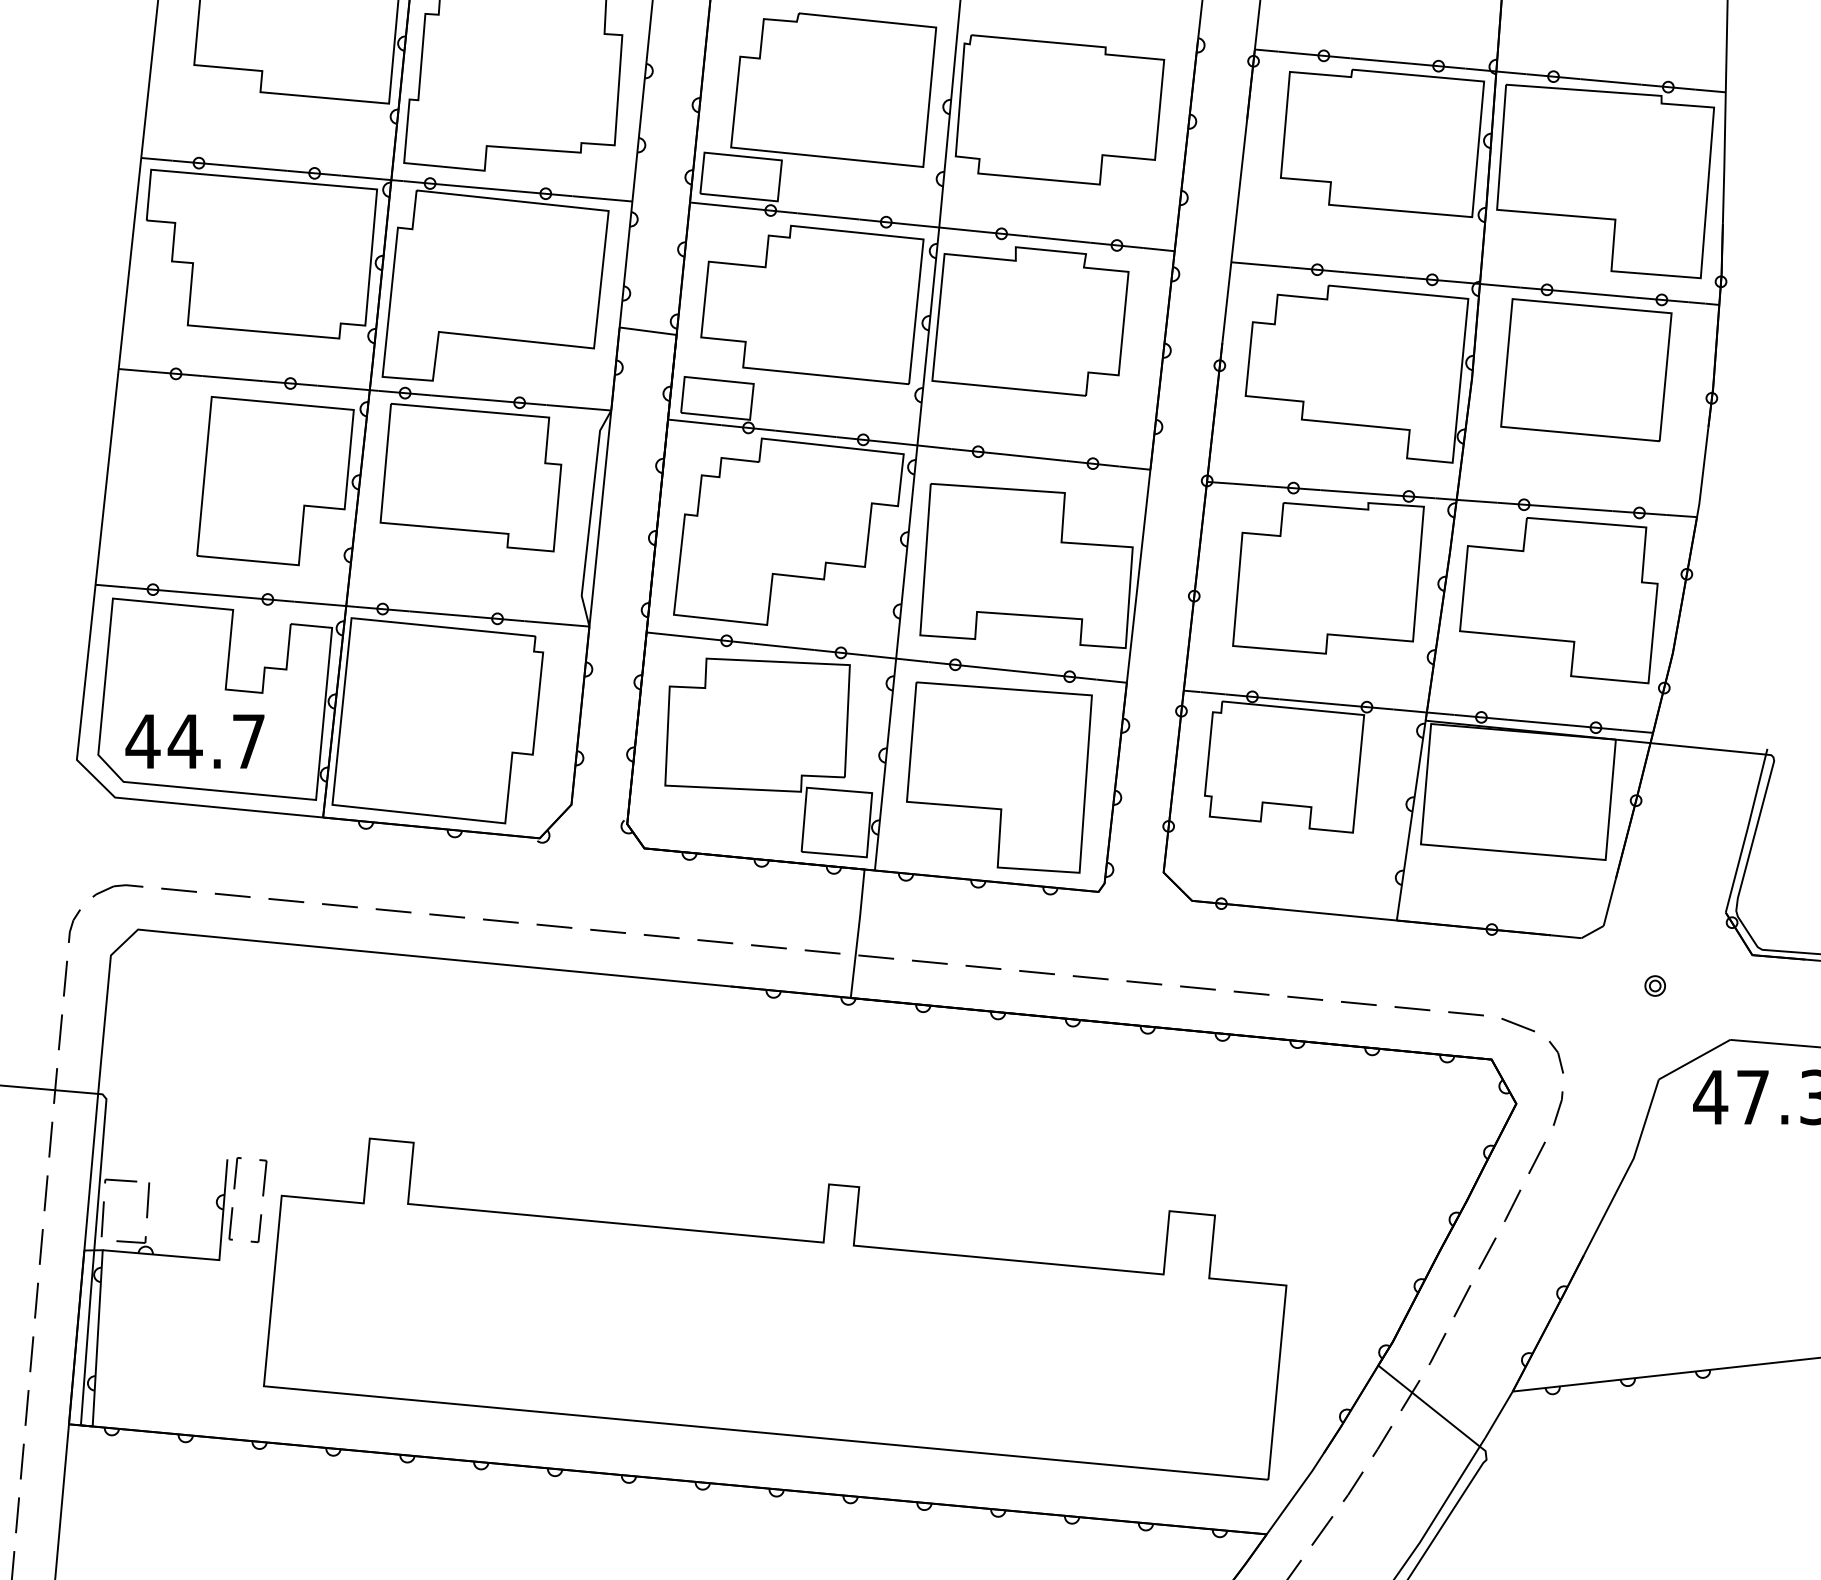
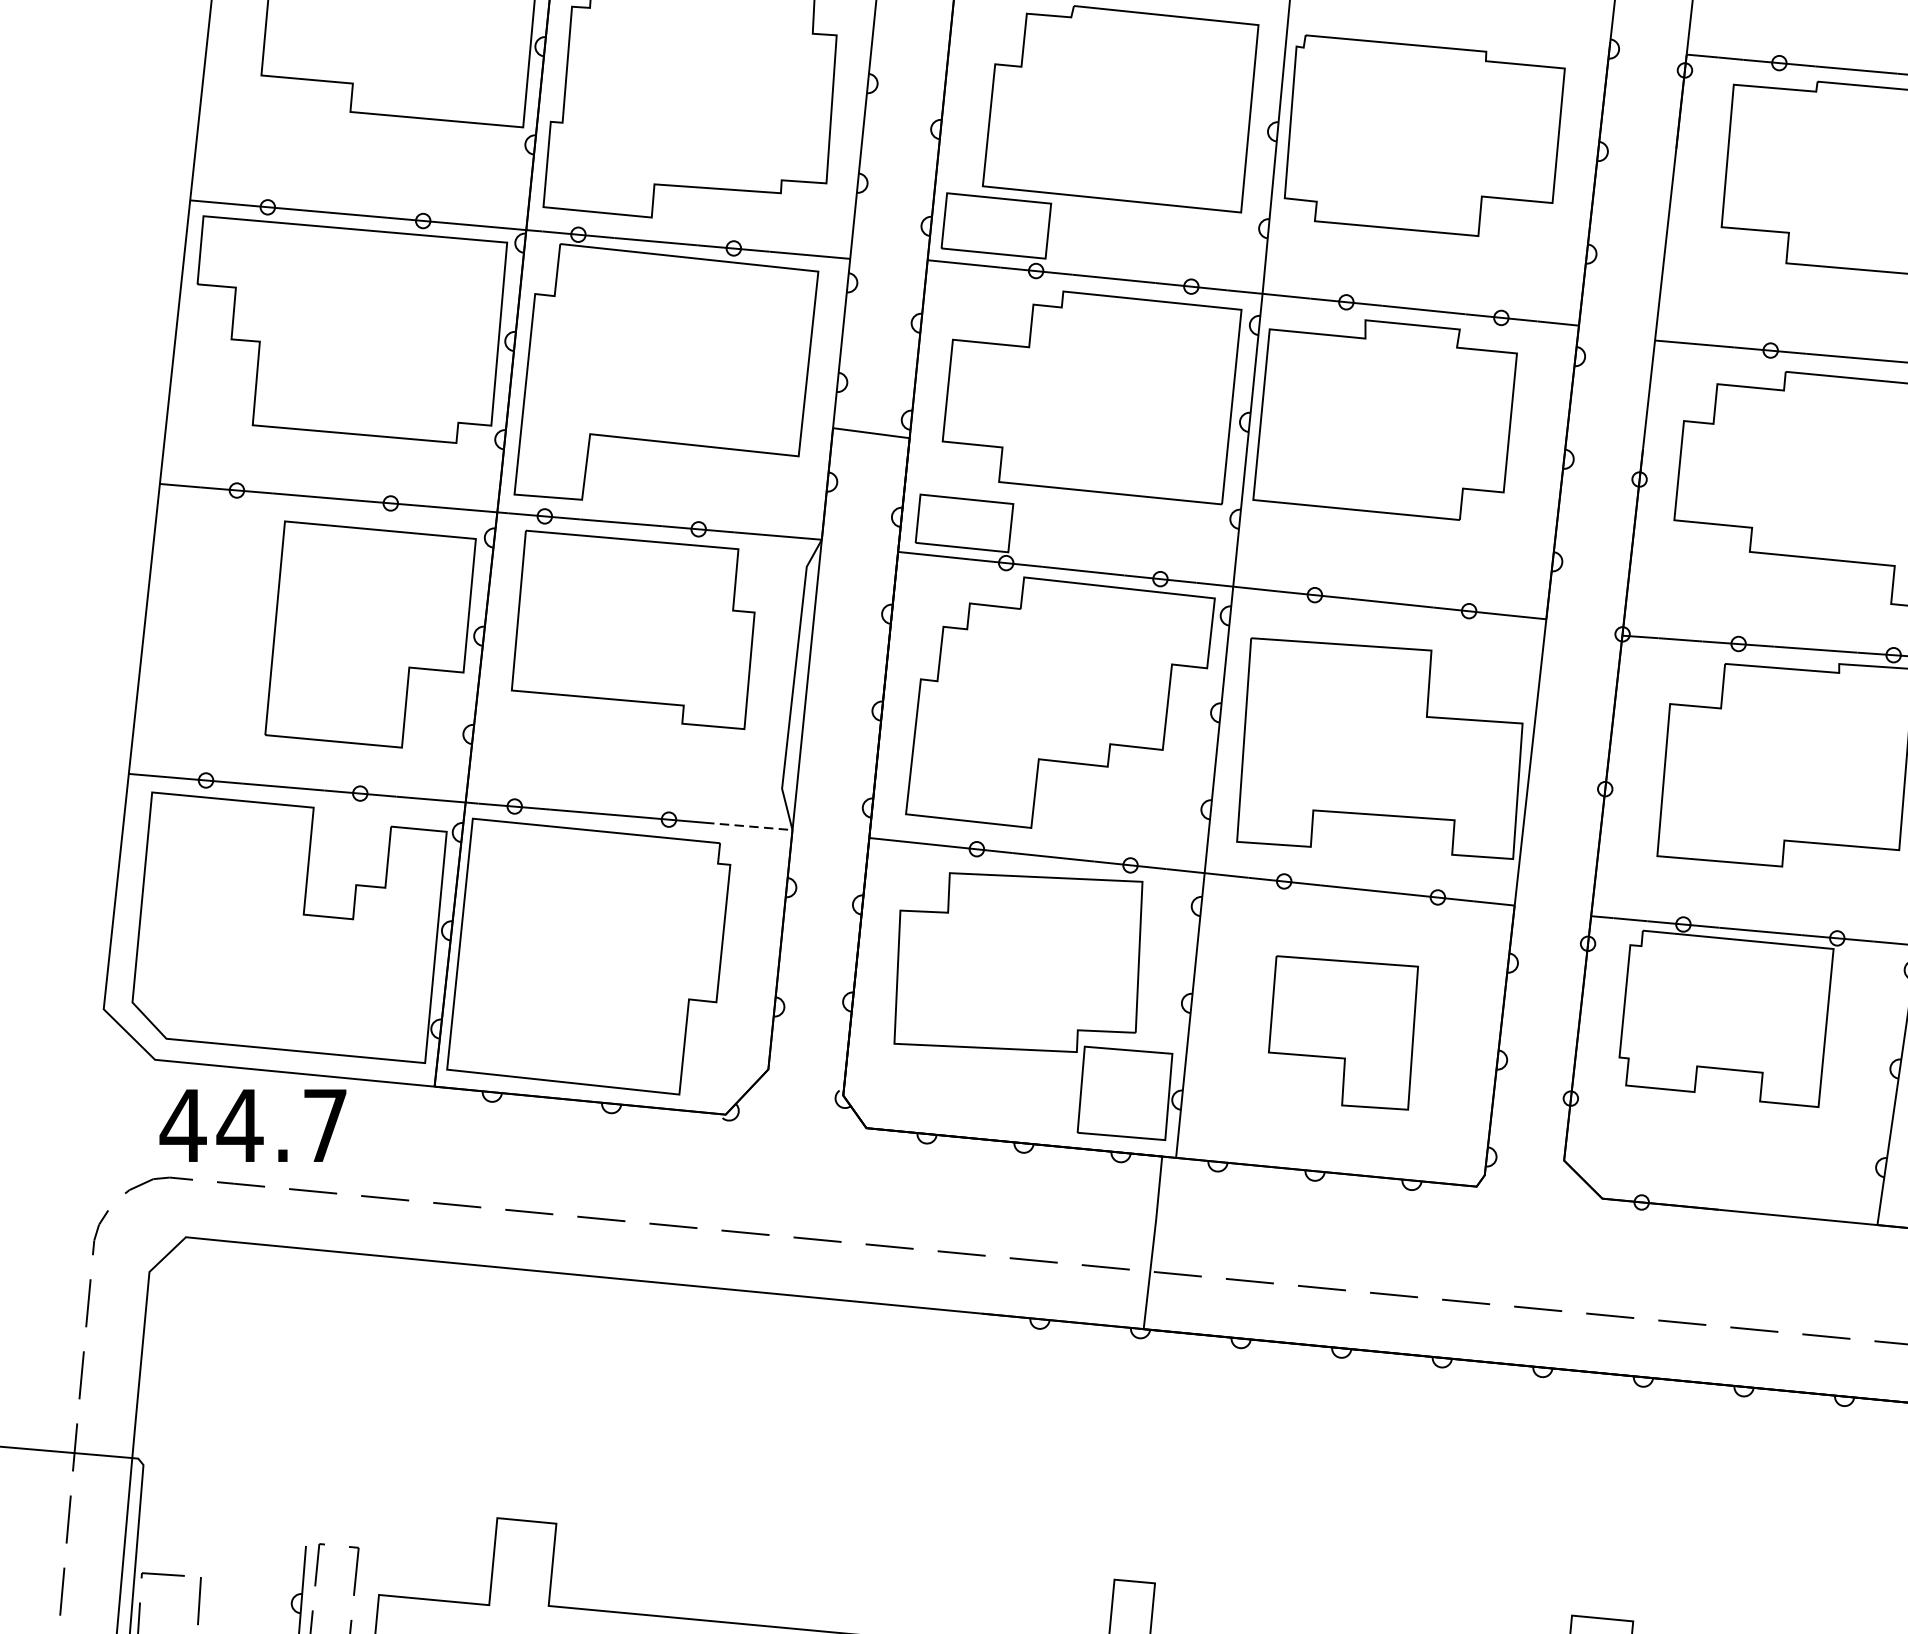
line: (556, 623) -> (748, 825), solid -> dashed
text: (194, 741) -> (252, 1125), moved
part: (999, 777) -> (1343, 1032), size x0.6

